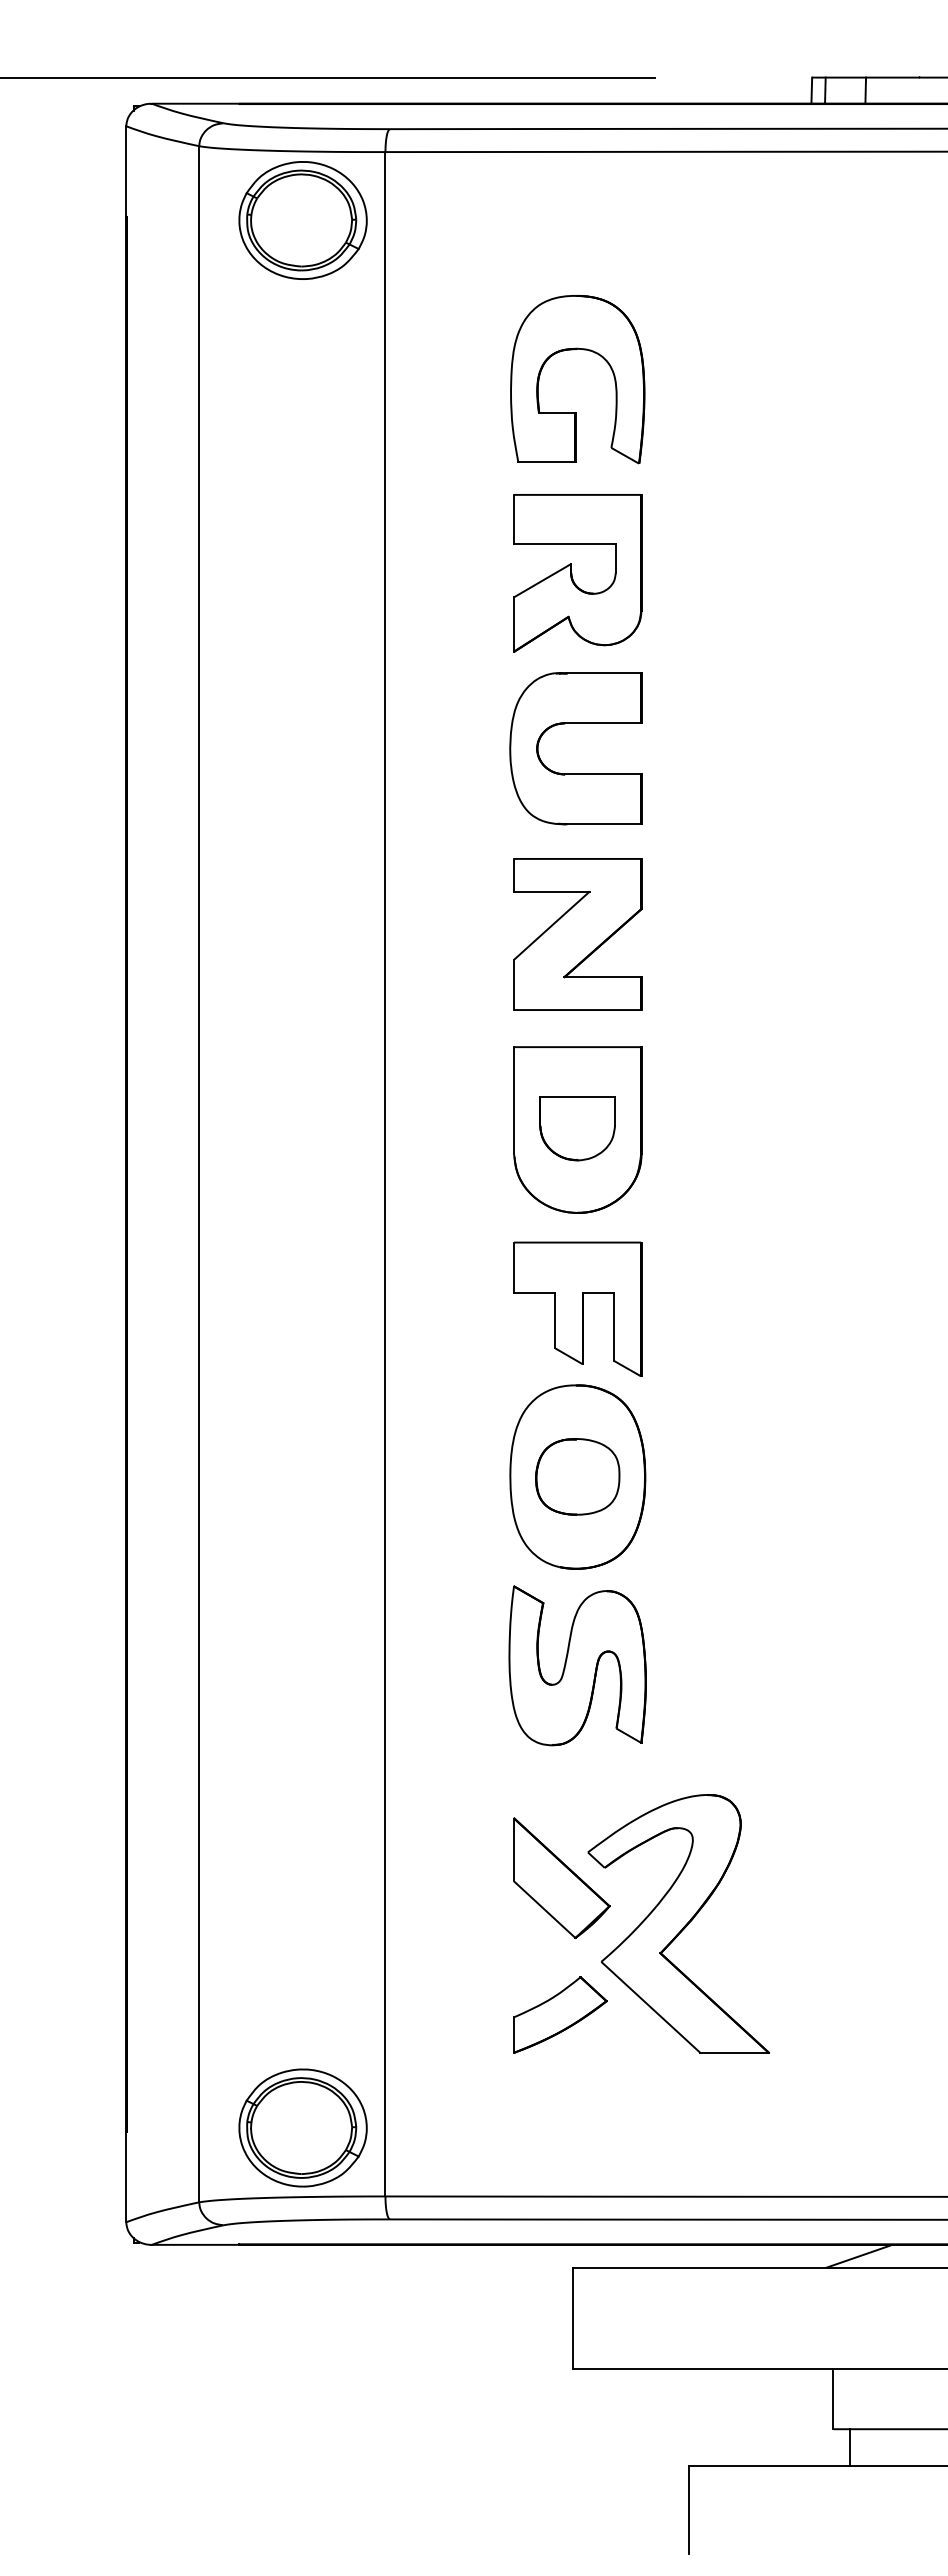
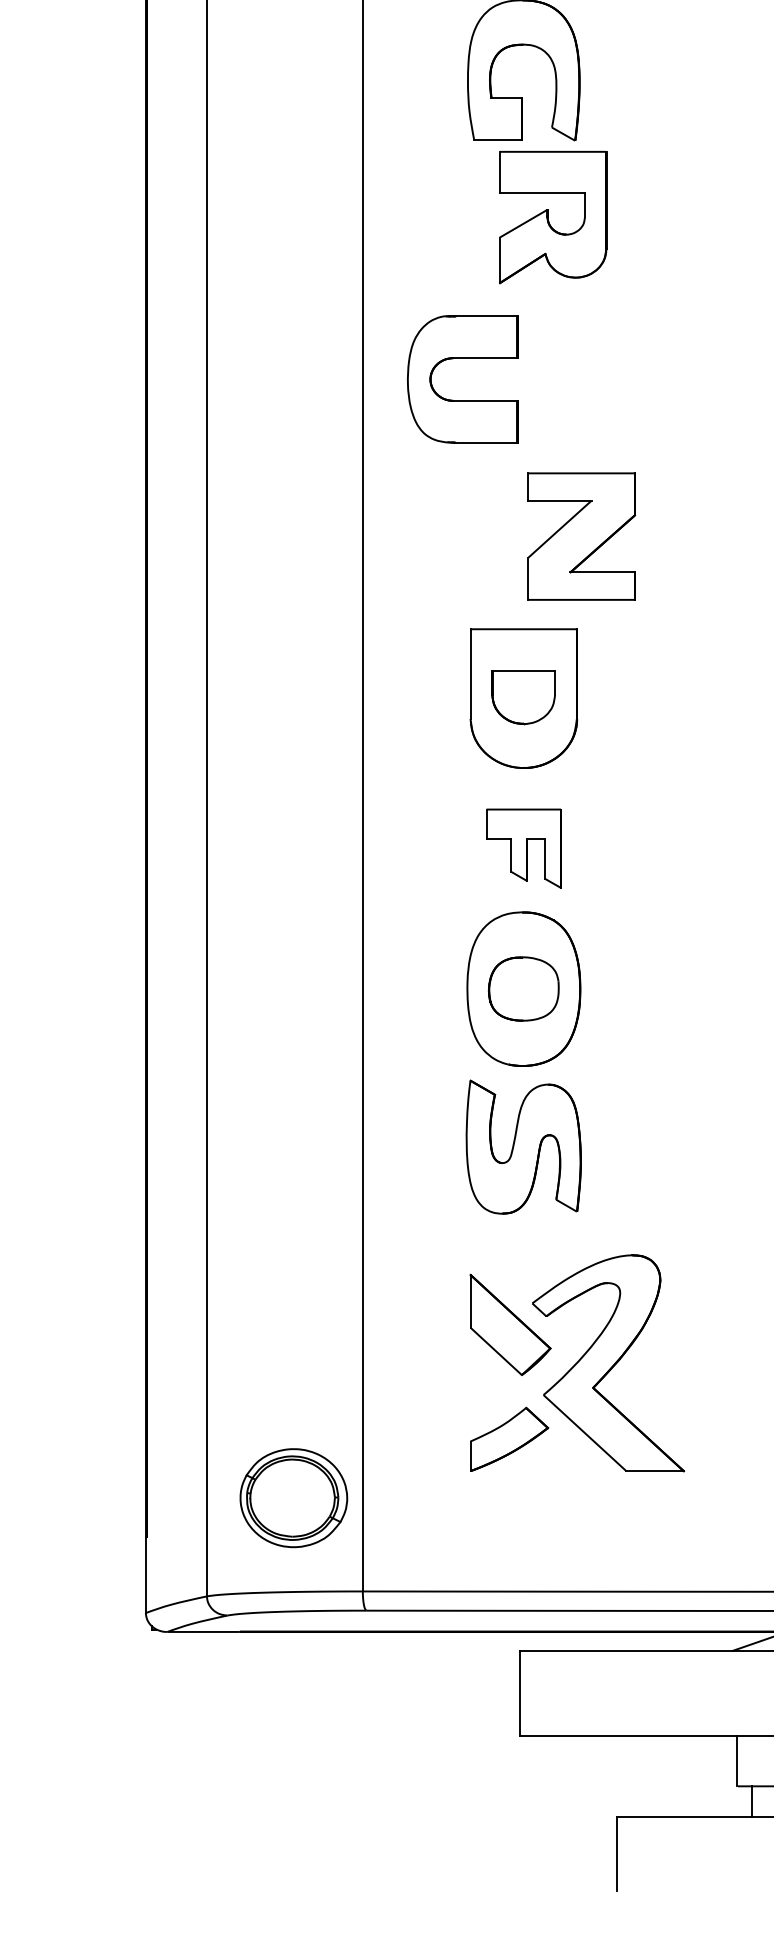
part: (577, 573) -> (552, 217), moved
part: (575, 723) -> (462, 358), moved
part: (577, 934) -> (581, 536), moved
part: (577, 1308) -> (523, 848), size x0.7
part: (302, 2127) -> (293, 1497), moved

